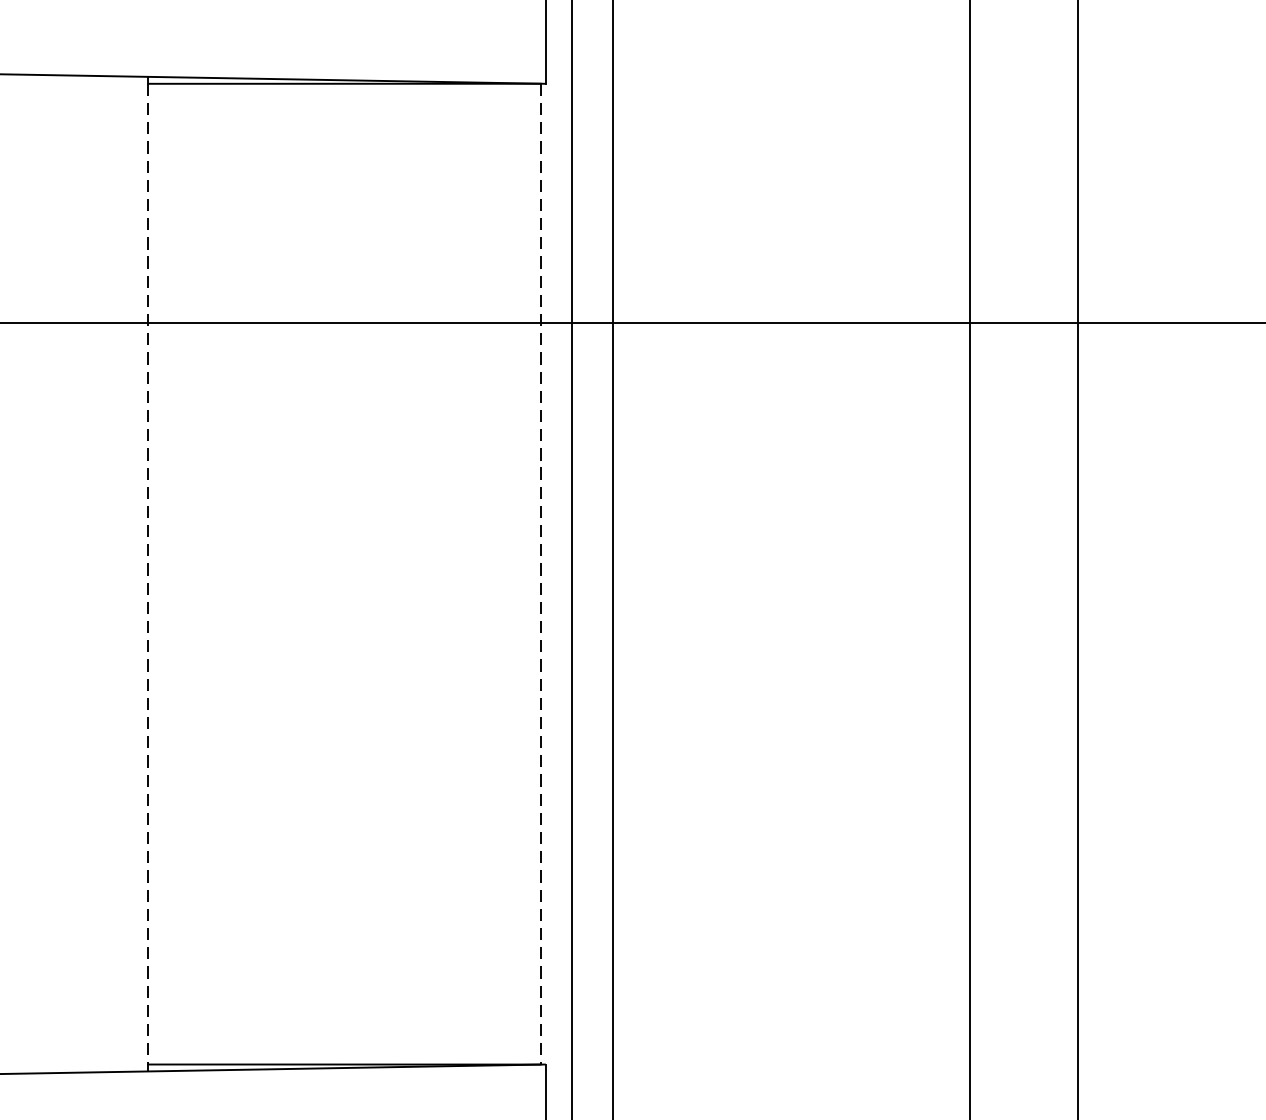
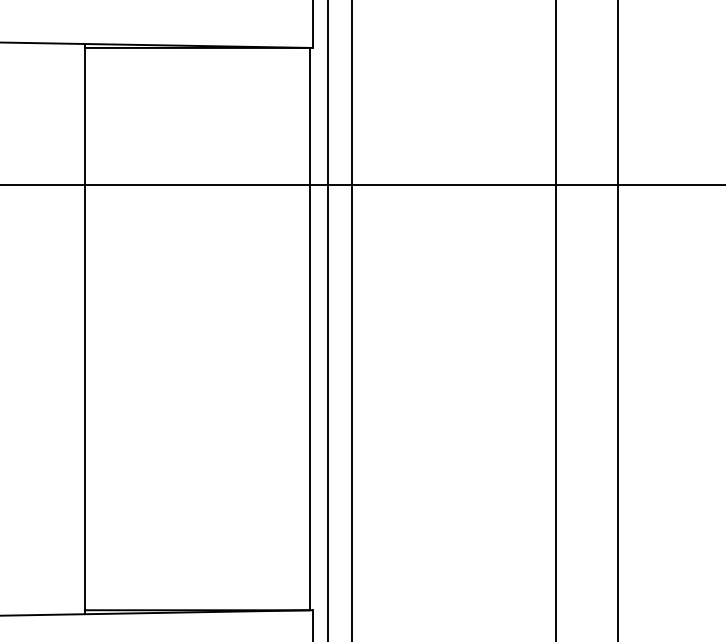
line: (148, 574) -> (85, 329), dashed -> solid
line: (541, 574) -> (310, 329), dashed -> solid

